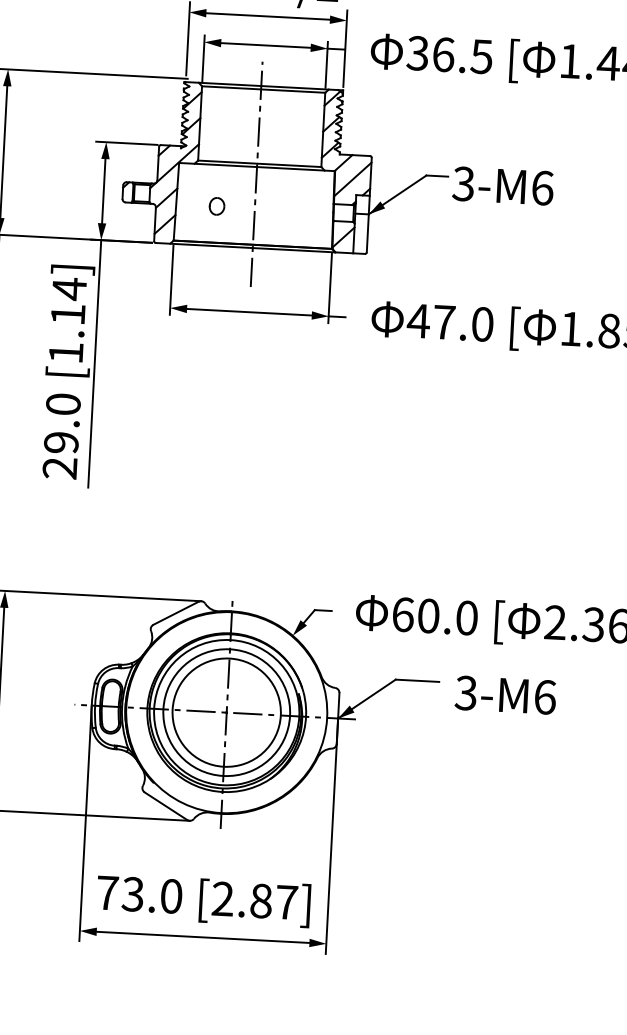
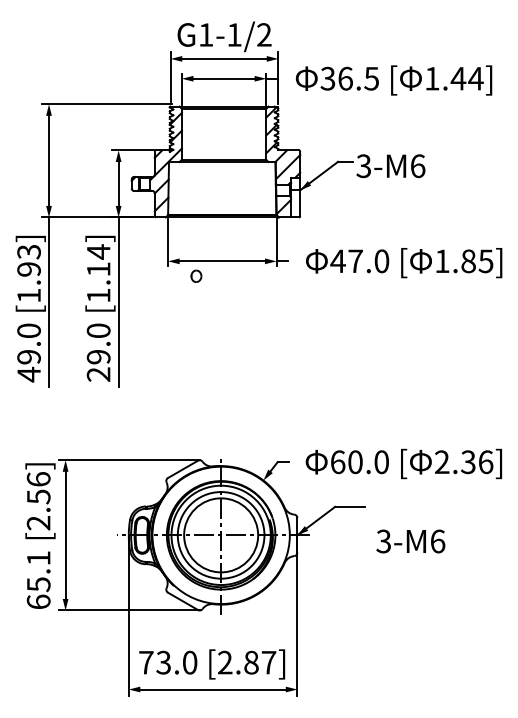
line: (256, 173) -> (222, 166), removed
part: (217, 205) -> (196, 275), moved
text: (505, 695) -> (410, 541), moved

